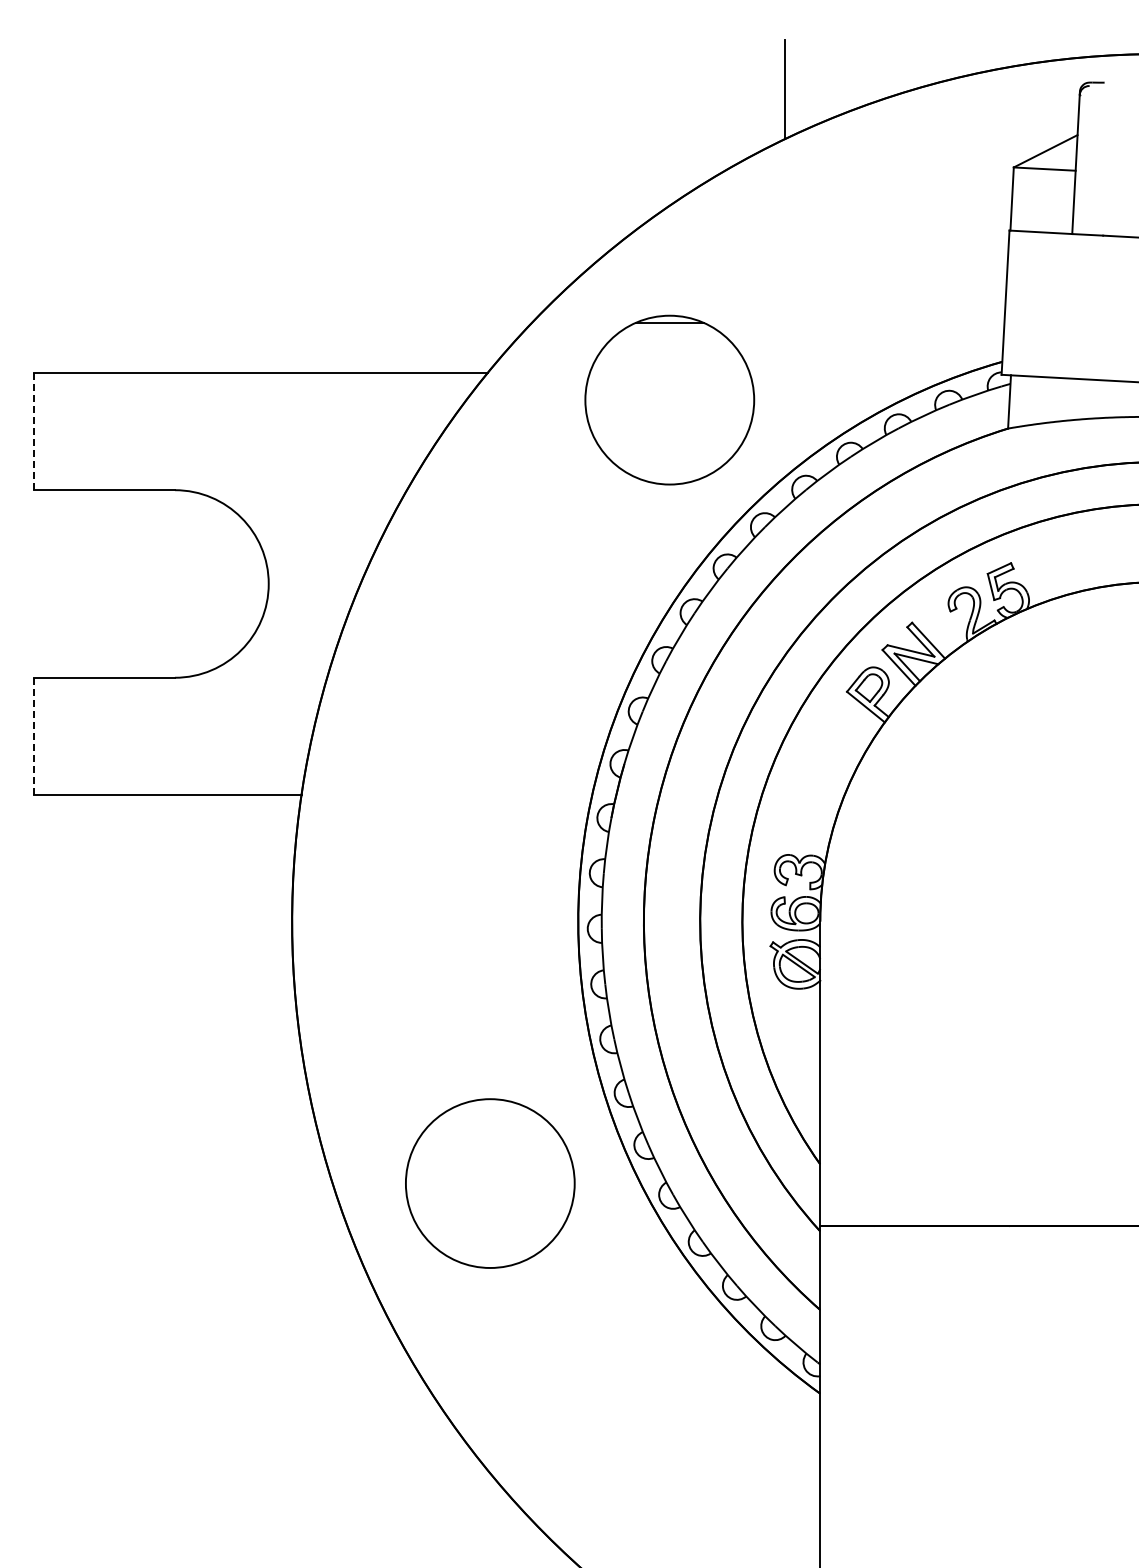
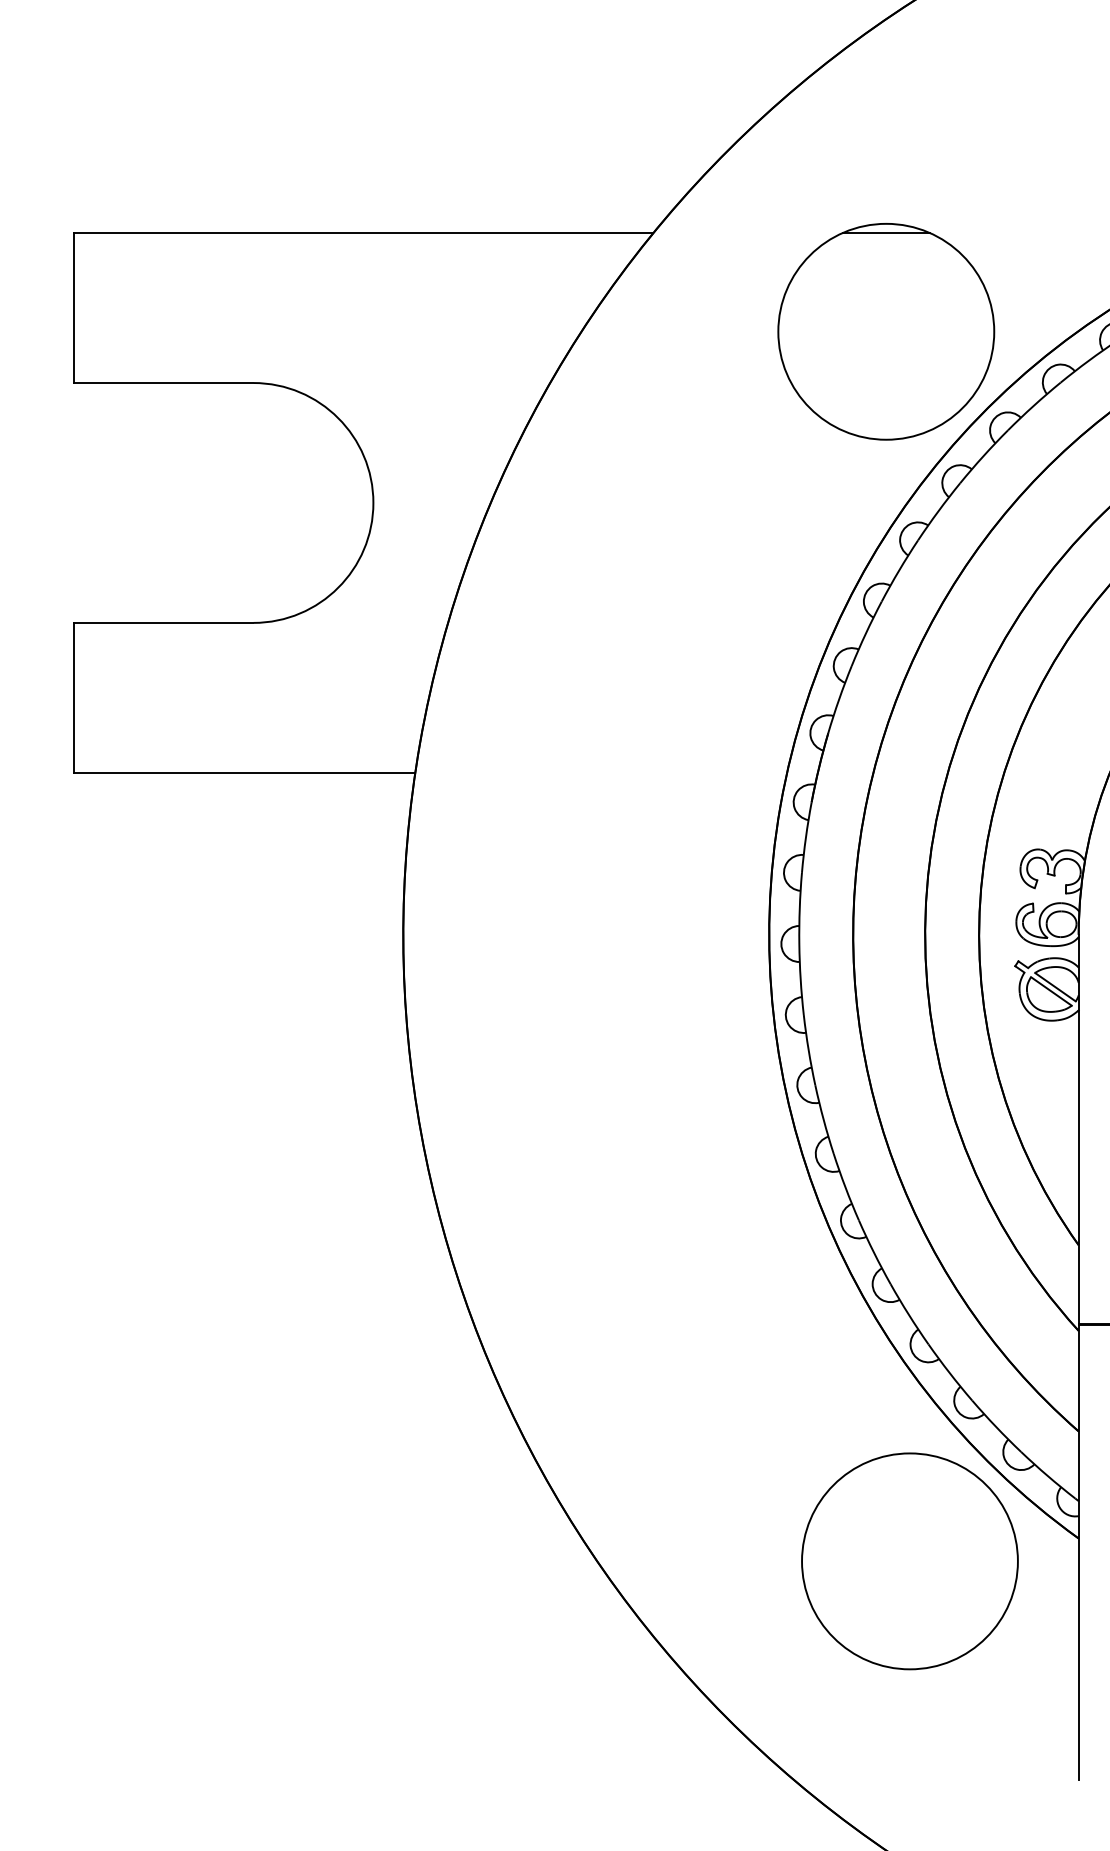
part: (669, 399) -> (885, 330), moved
line: (34, 431) -> (73, 307), dashed -> solid
line: (34, 736) -> (73, 698), dashed -> solid
circle: (490, 1183) -> (910, 1561), moved

